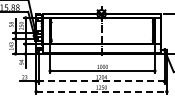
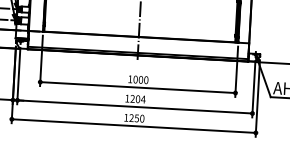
line: (101, 81) -> (134, 106), dashed -> solid
line: (102, 91) -> (135, 125), dashed -> solid

